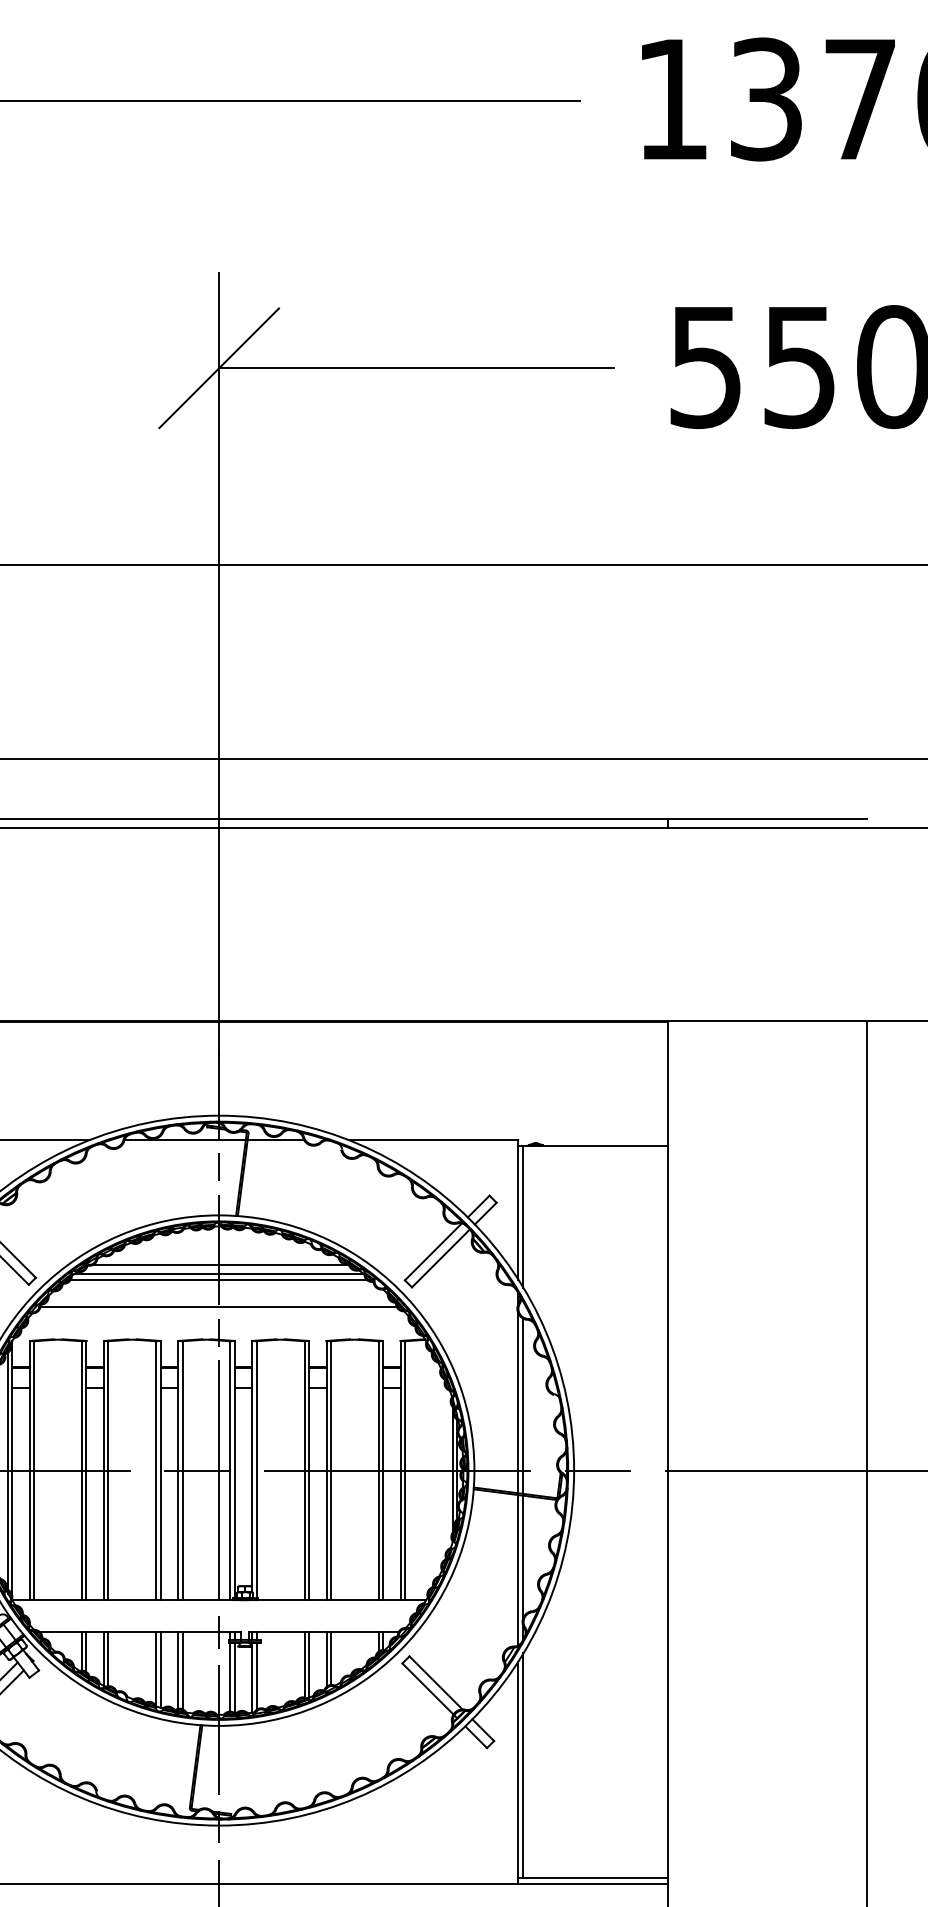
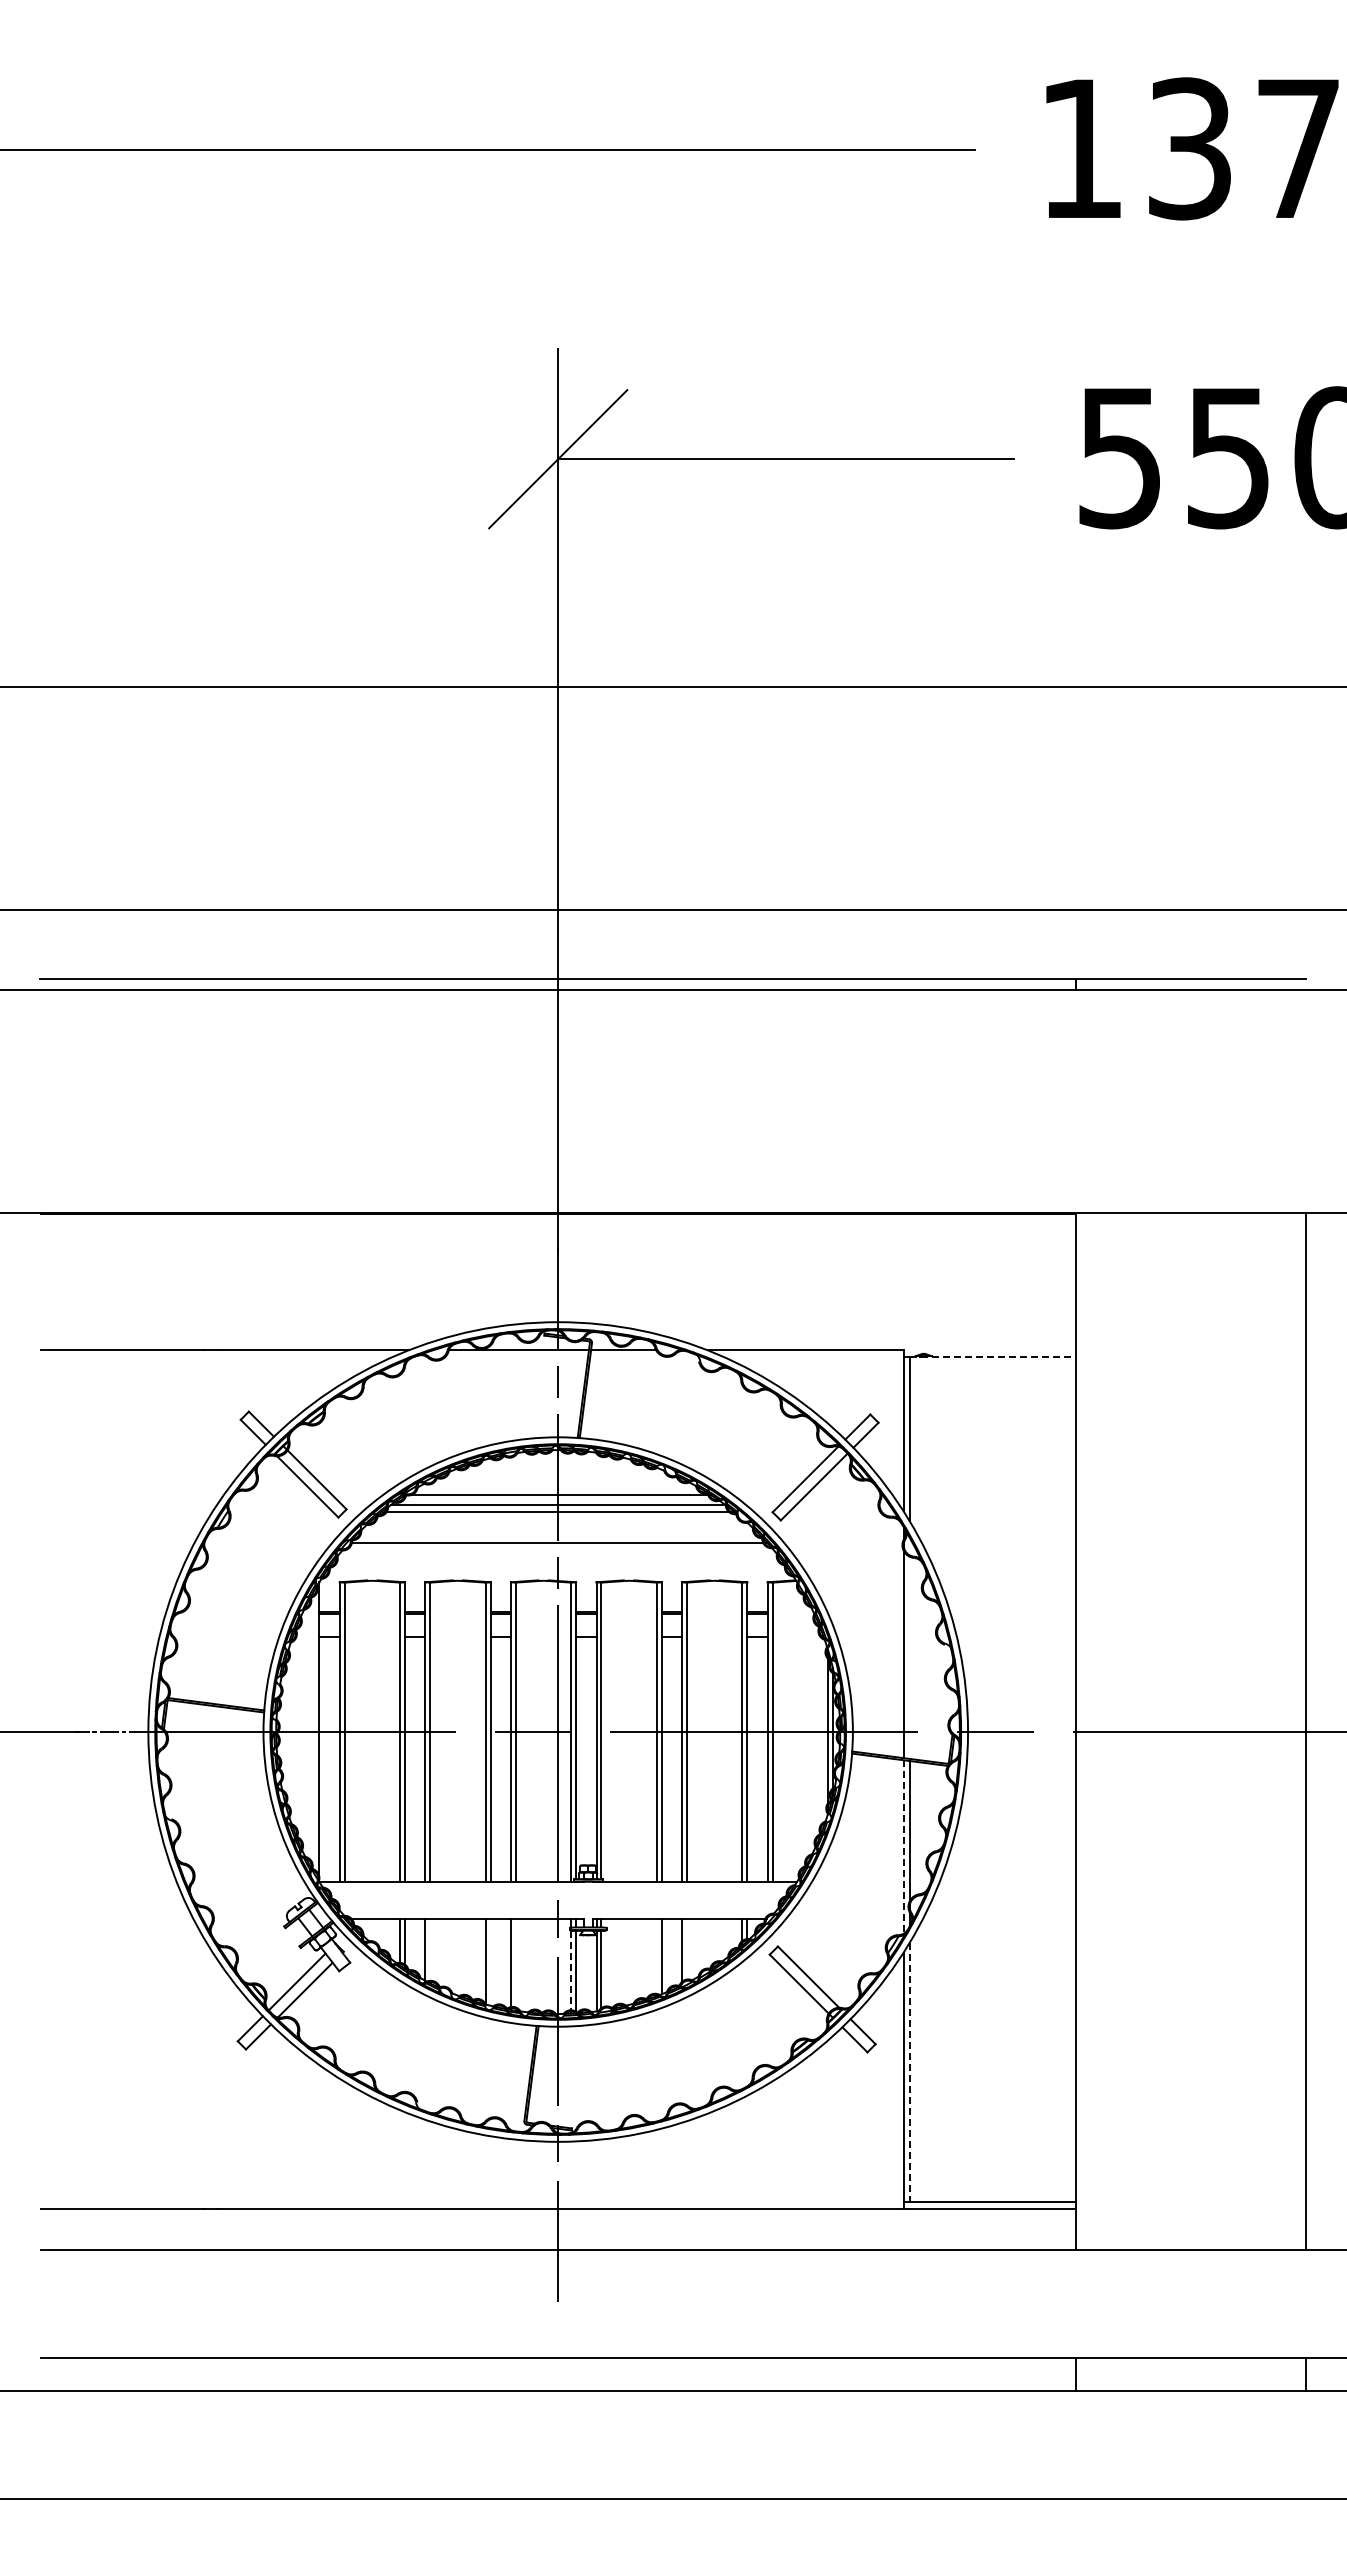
line: (596, 1146) -> (993, 1357), solid -> dashed
line: (523, 1405) -> (909, 1656), removed
line: (8, 1470) -> (314, 1731), removed
line: (518, 1570) -> (903, 1847), solid -> dashed
line: (331, 1658) -> (687, 1949), removed
line: (108, 1659) -> (430, 1950), removed
line: (304, 1665) -> (656, 1957), removed
line: (160, 1669) -> (490, 1961), removed
line: (182, 1671) -> (515, 1964), removed
line: (230, 1678) -> (571, 1972), solid -> dashed
line: (523, 1765) -> (909, 2072), solid -> dashed

